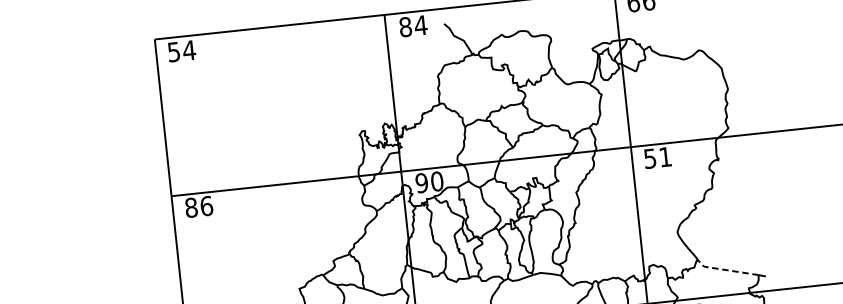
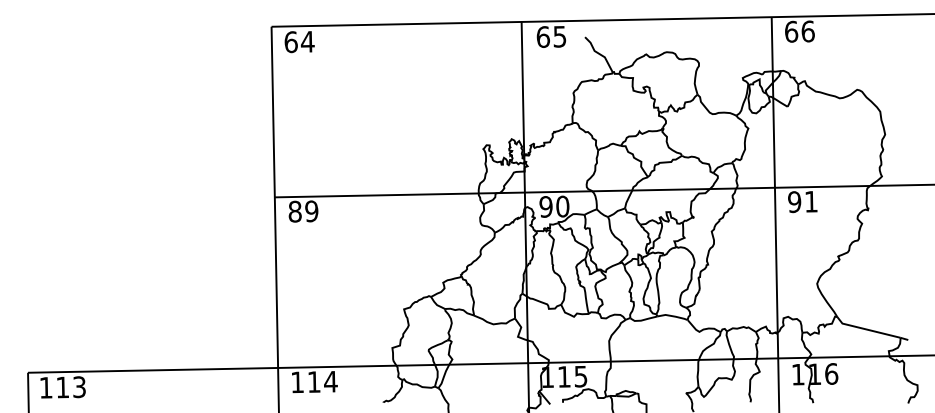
text: (413, 25) -> (551, 36), 84 -> 65
text: (173, 52) -> (290, 42), 54 -> 64
text: (650, 158) -> (794, 201), 51 -> 91
text: (206, 206) -> (311, 211), 86 -> 89
line: (726, 270) -> (866, 329), dashed -> solid

